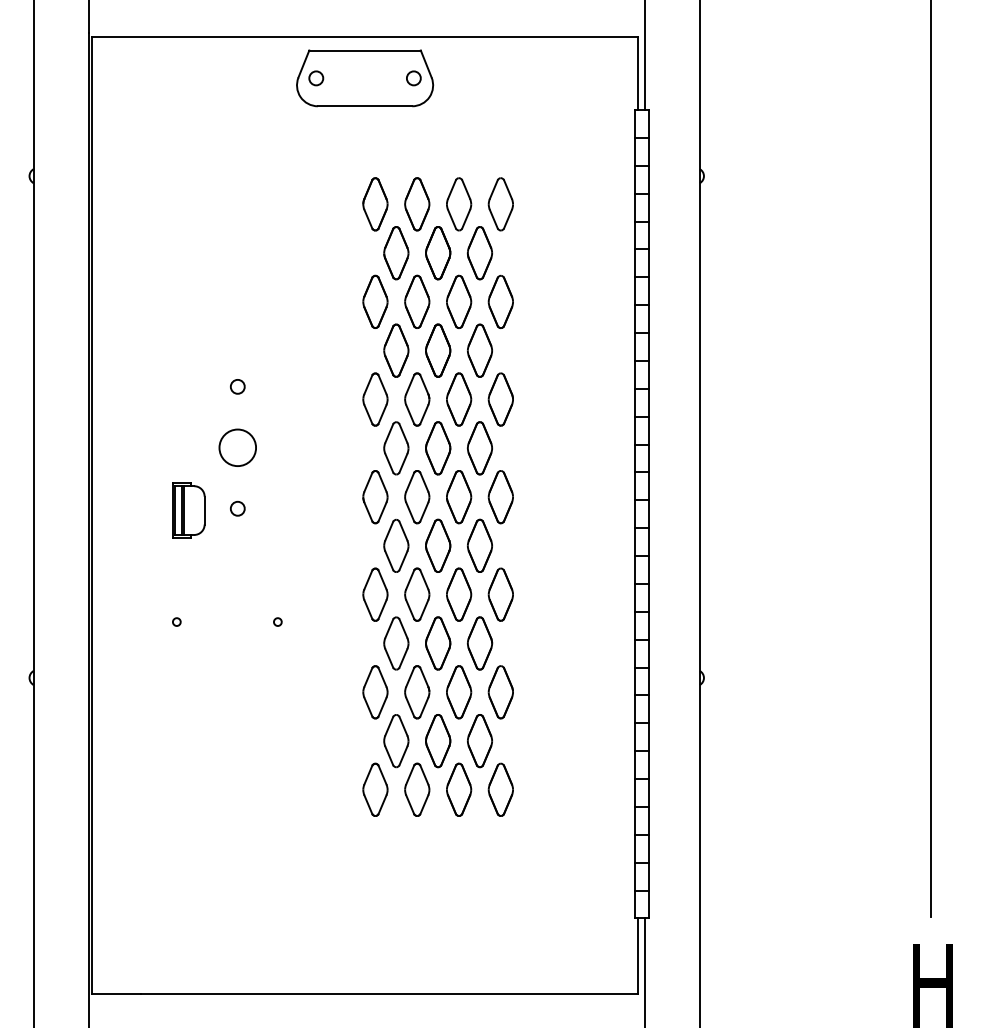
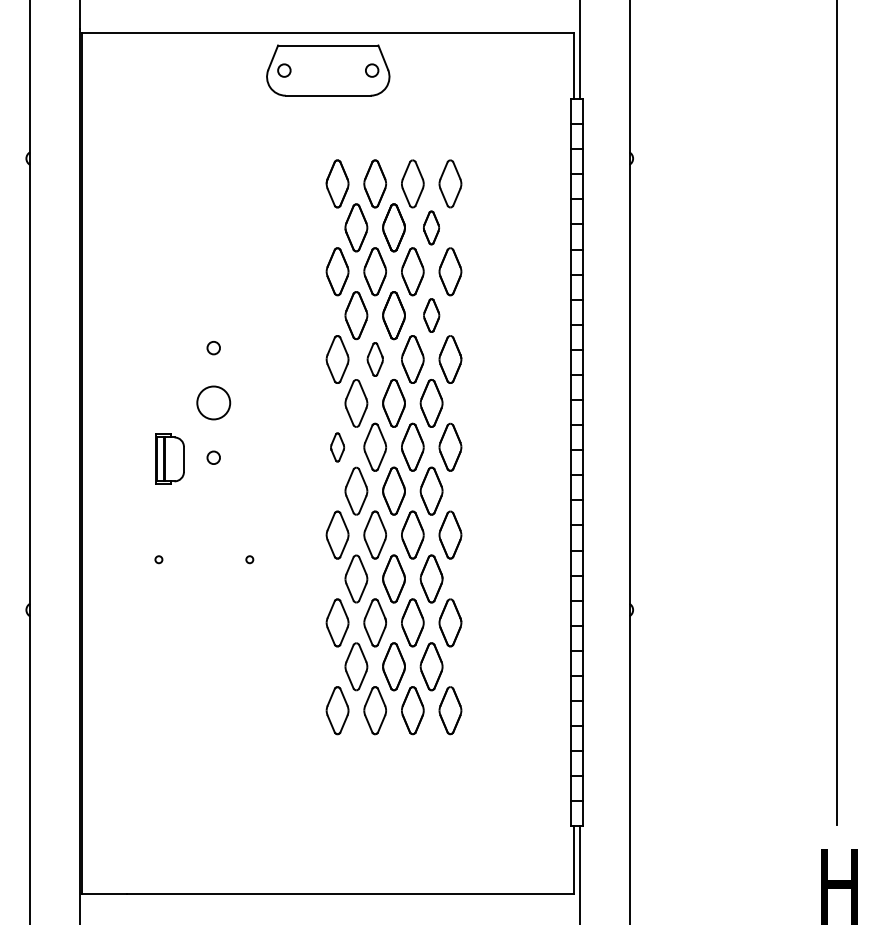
part: (479, 253) -> (431, 228), size x0.7
part: (479, 350) -> (431, 315), size x0.7
part: (417, 399) -> (375, 359), size x0.7
part: (375, 497) -> (337, 447), size x0.6

